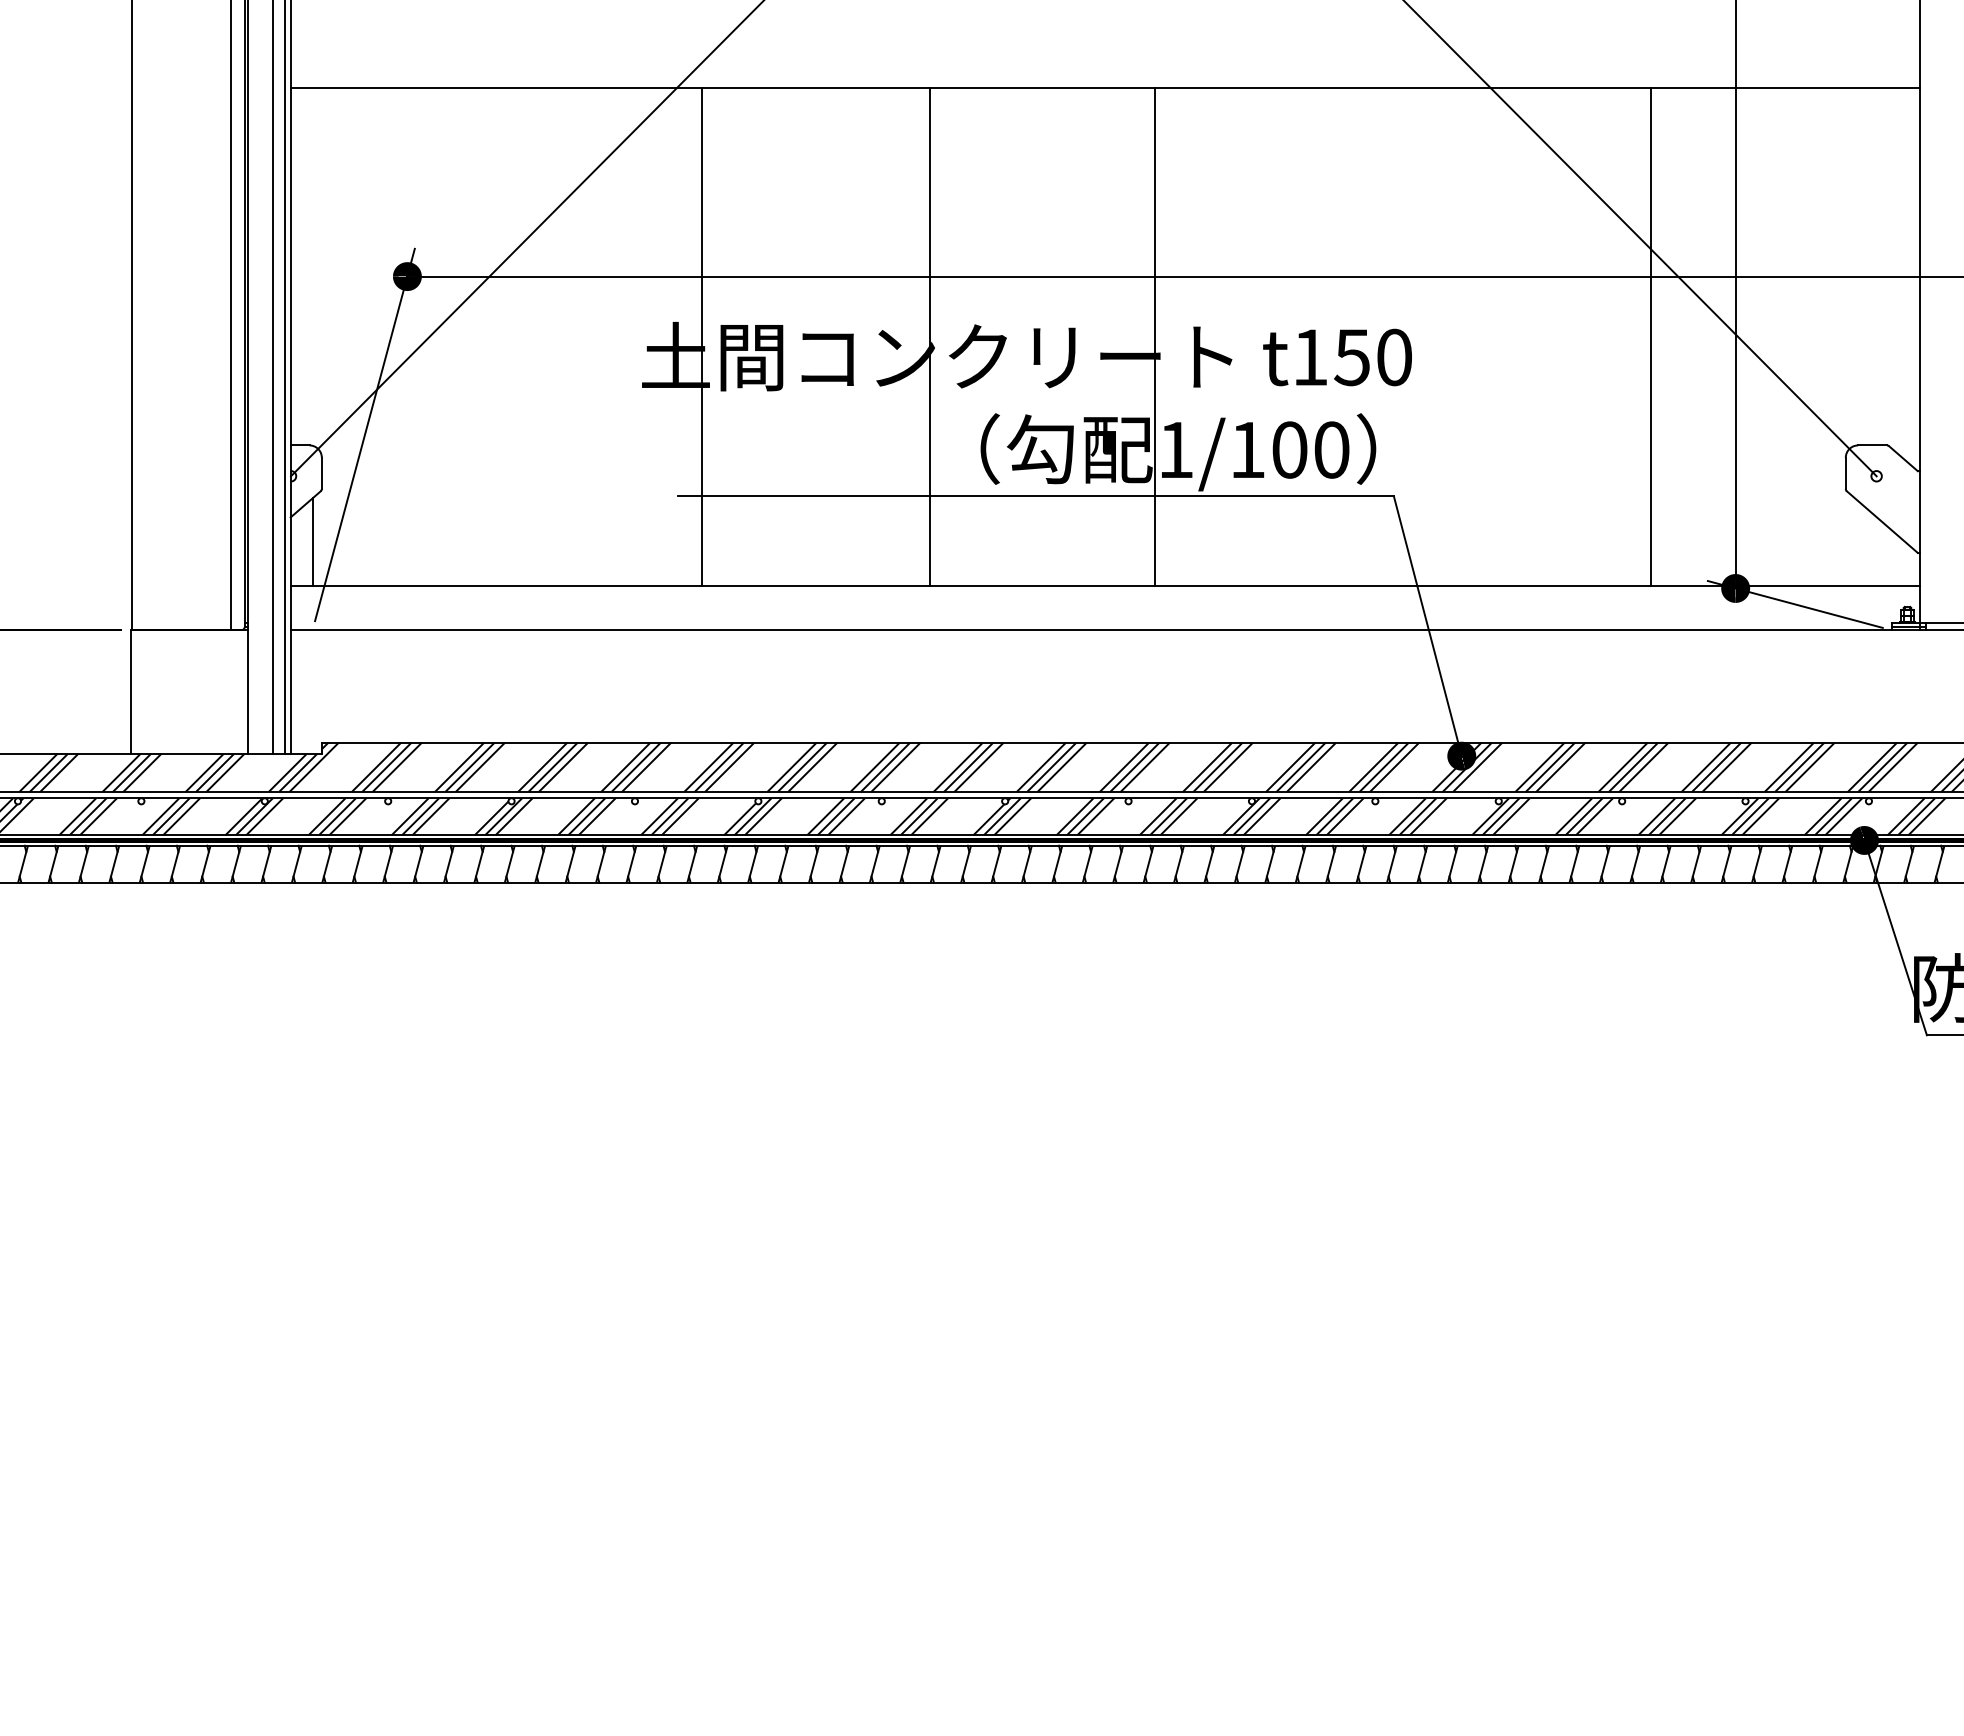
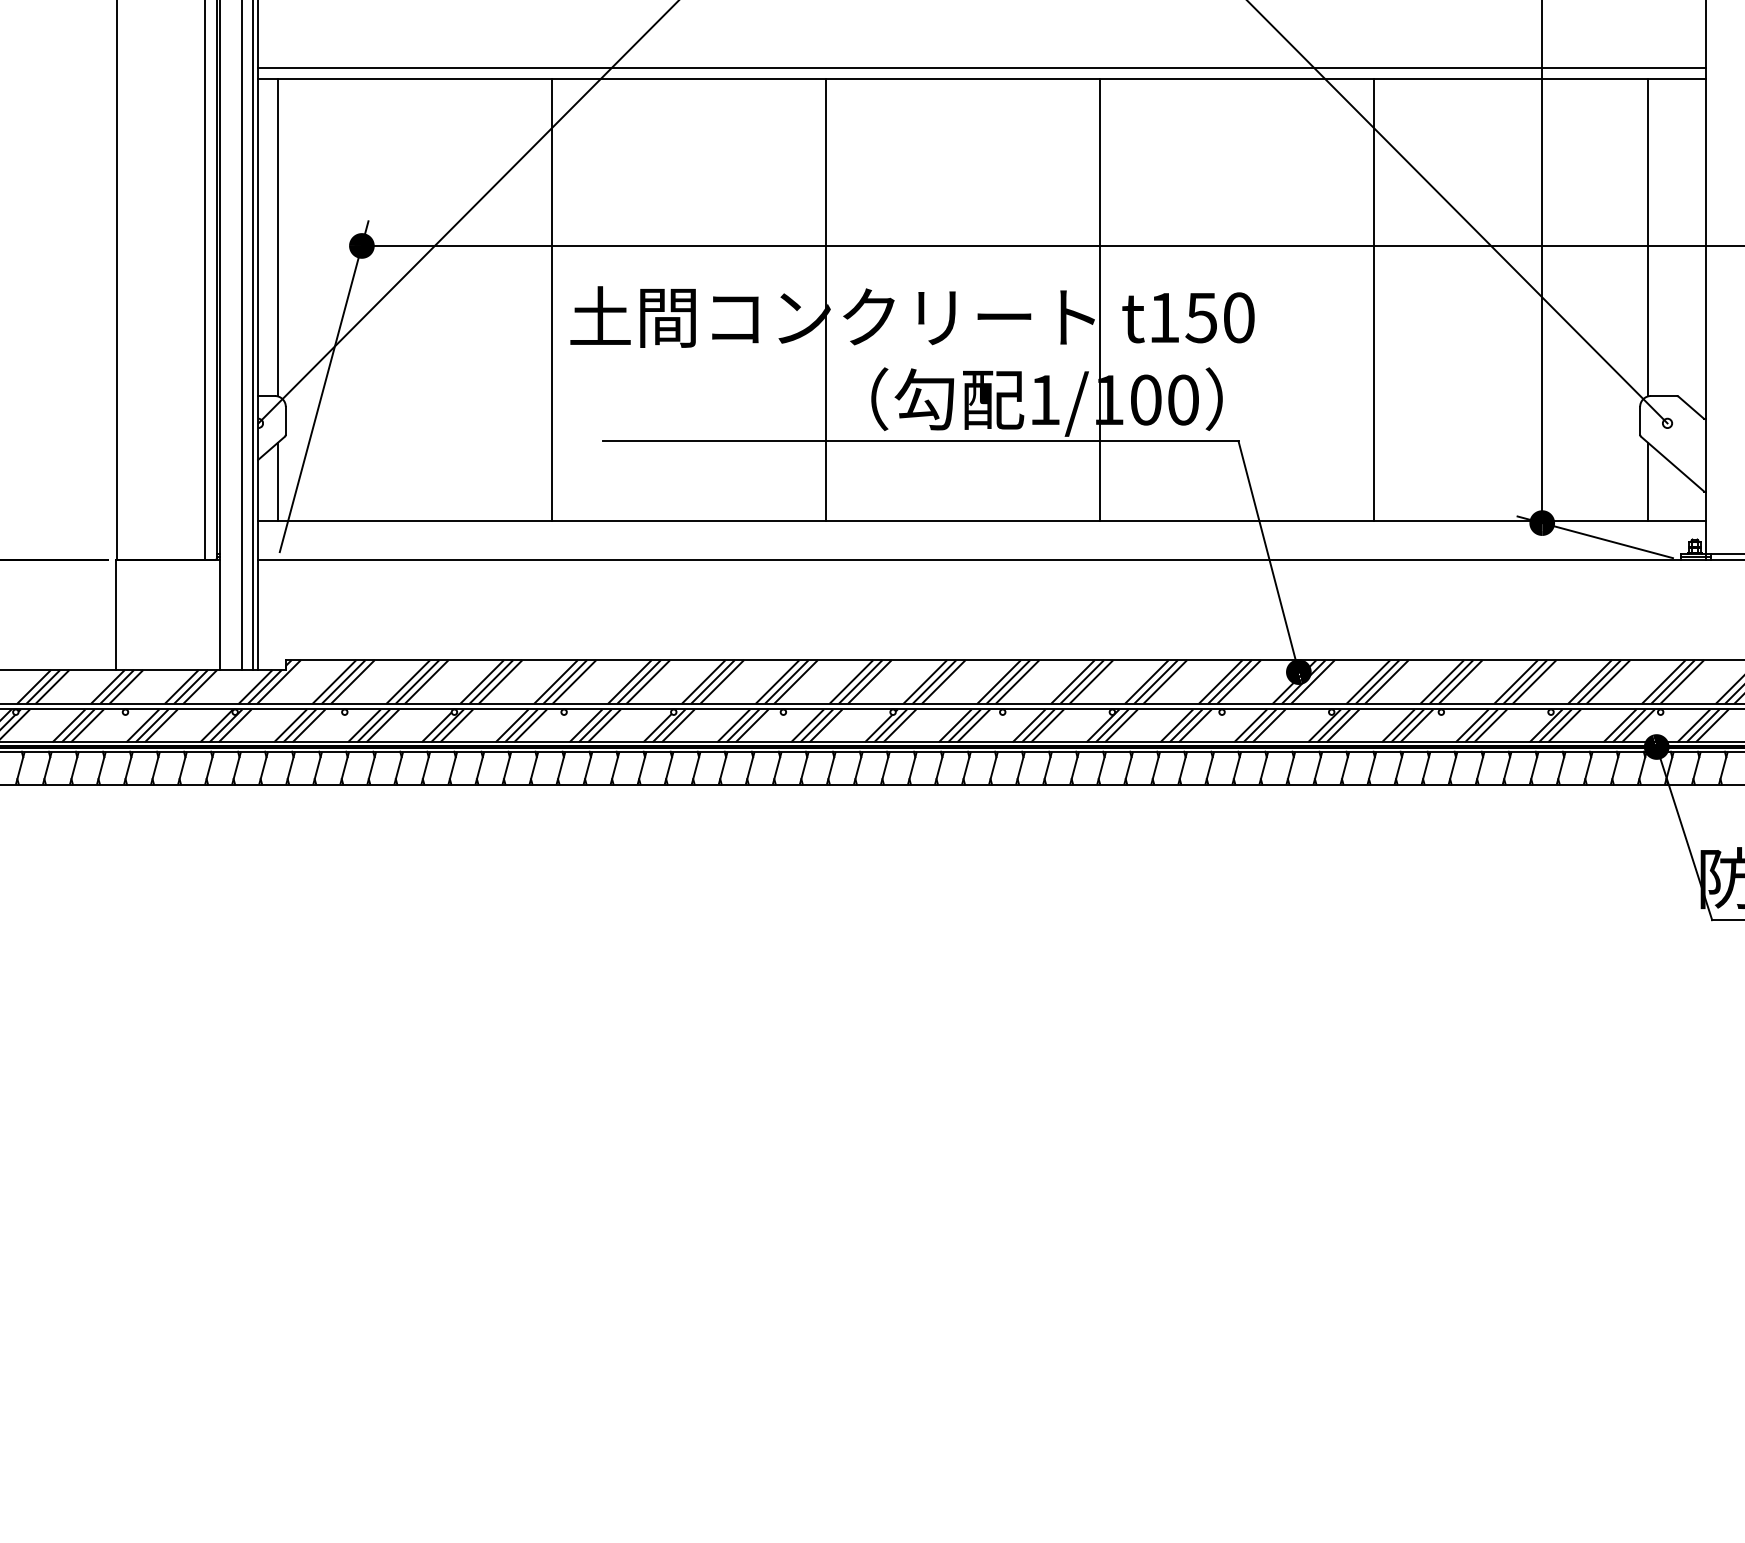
line: (1104, 76) -> (981, 68), added
line: (312, 267) -> (277, 237), added
line: (1855, 267) -> (1648, 237), added
line: (701, 336) -> (551, 299), moved
line: (1155, 336) -> (1100, 299), moved
line: (1651, 336) -> (1374, 299), moved
line: (1855, 541) -> (1648, 481), added

